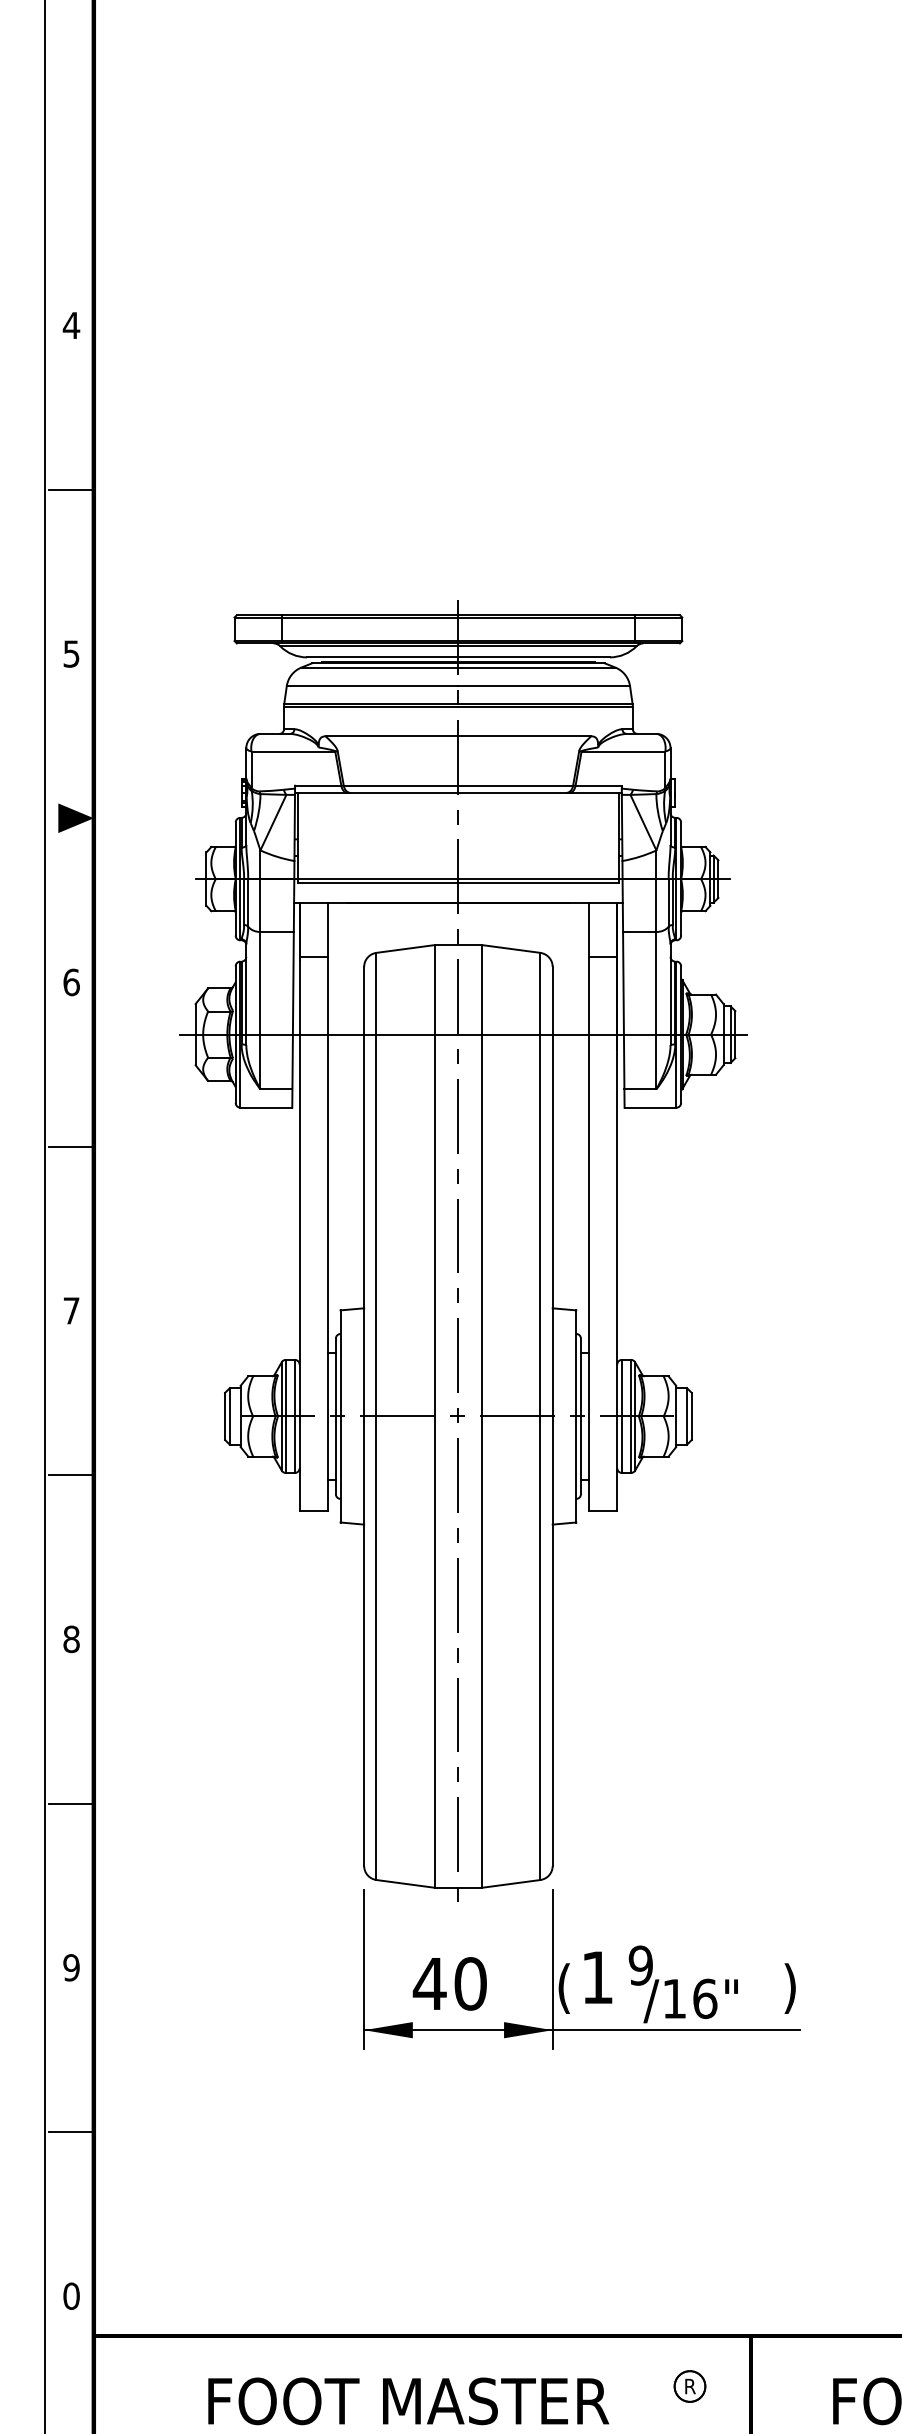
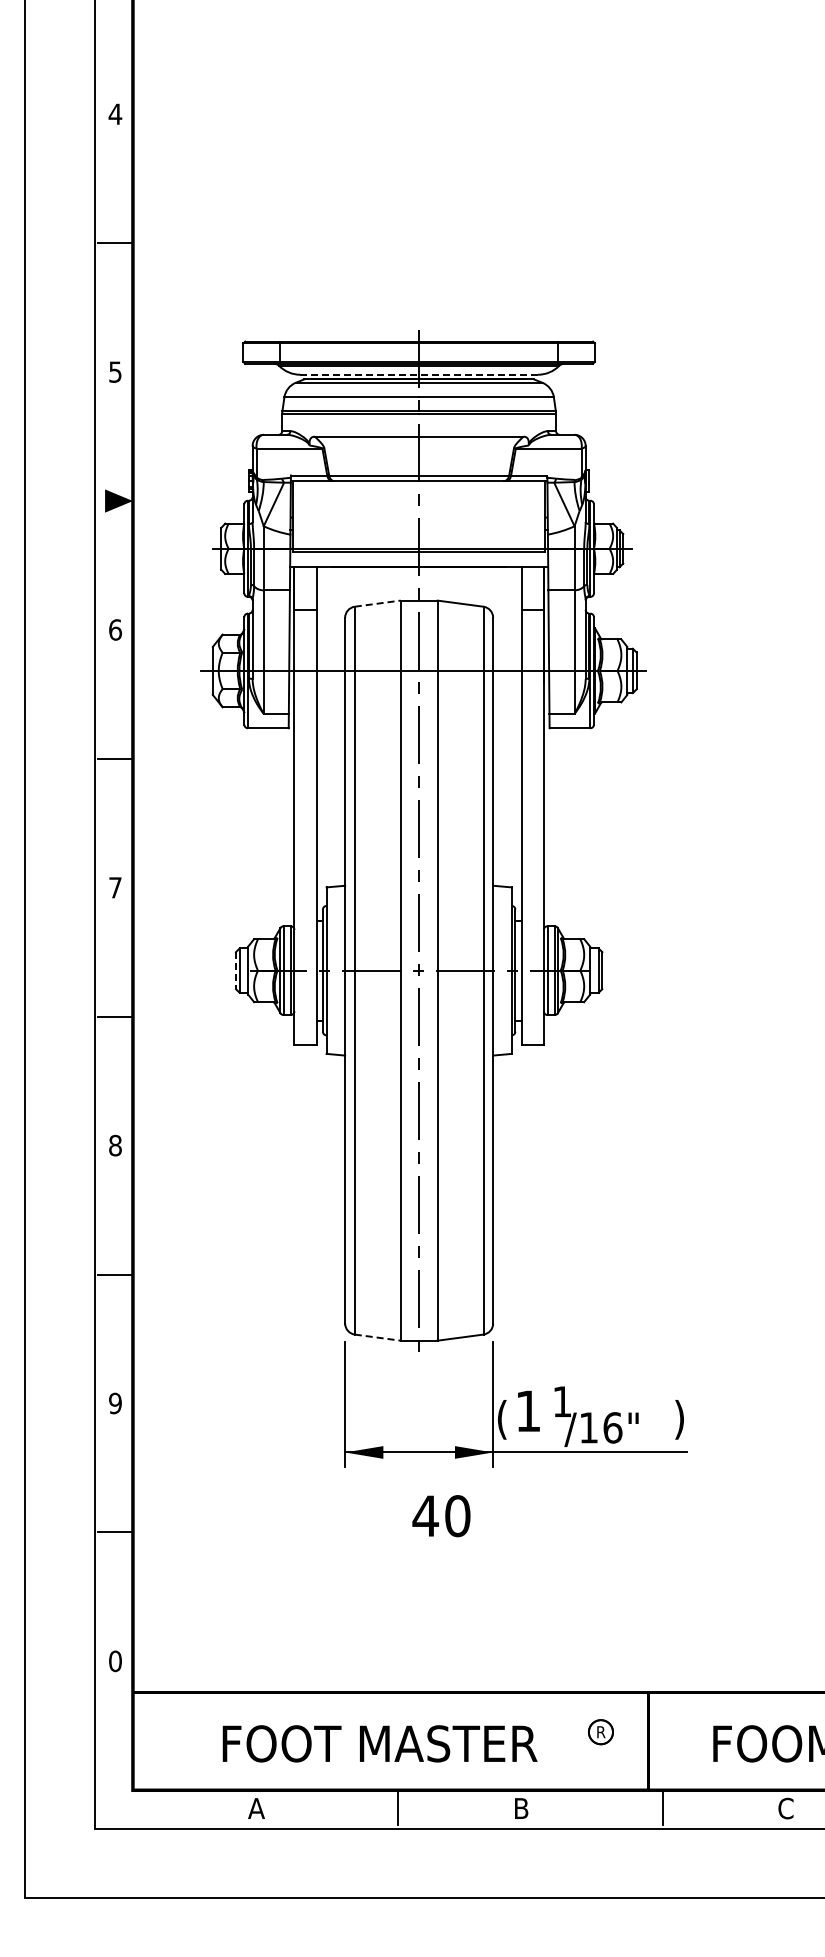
line: (458, 657) -> (419, 374), solid -> dashed
line: (406, 948) -> (378, 603), solid -> dashed
line: (224, 1416) -> (235, 970), solid -> dashed
line: (406, 1883) -> (378, 1337), solid -> dashed
text: (641, 1965) -> (562, 1401), 9 -> 1
text: (449, 1984) -> (441, 1516), moved

